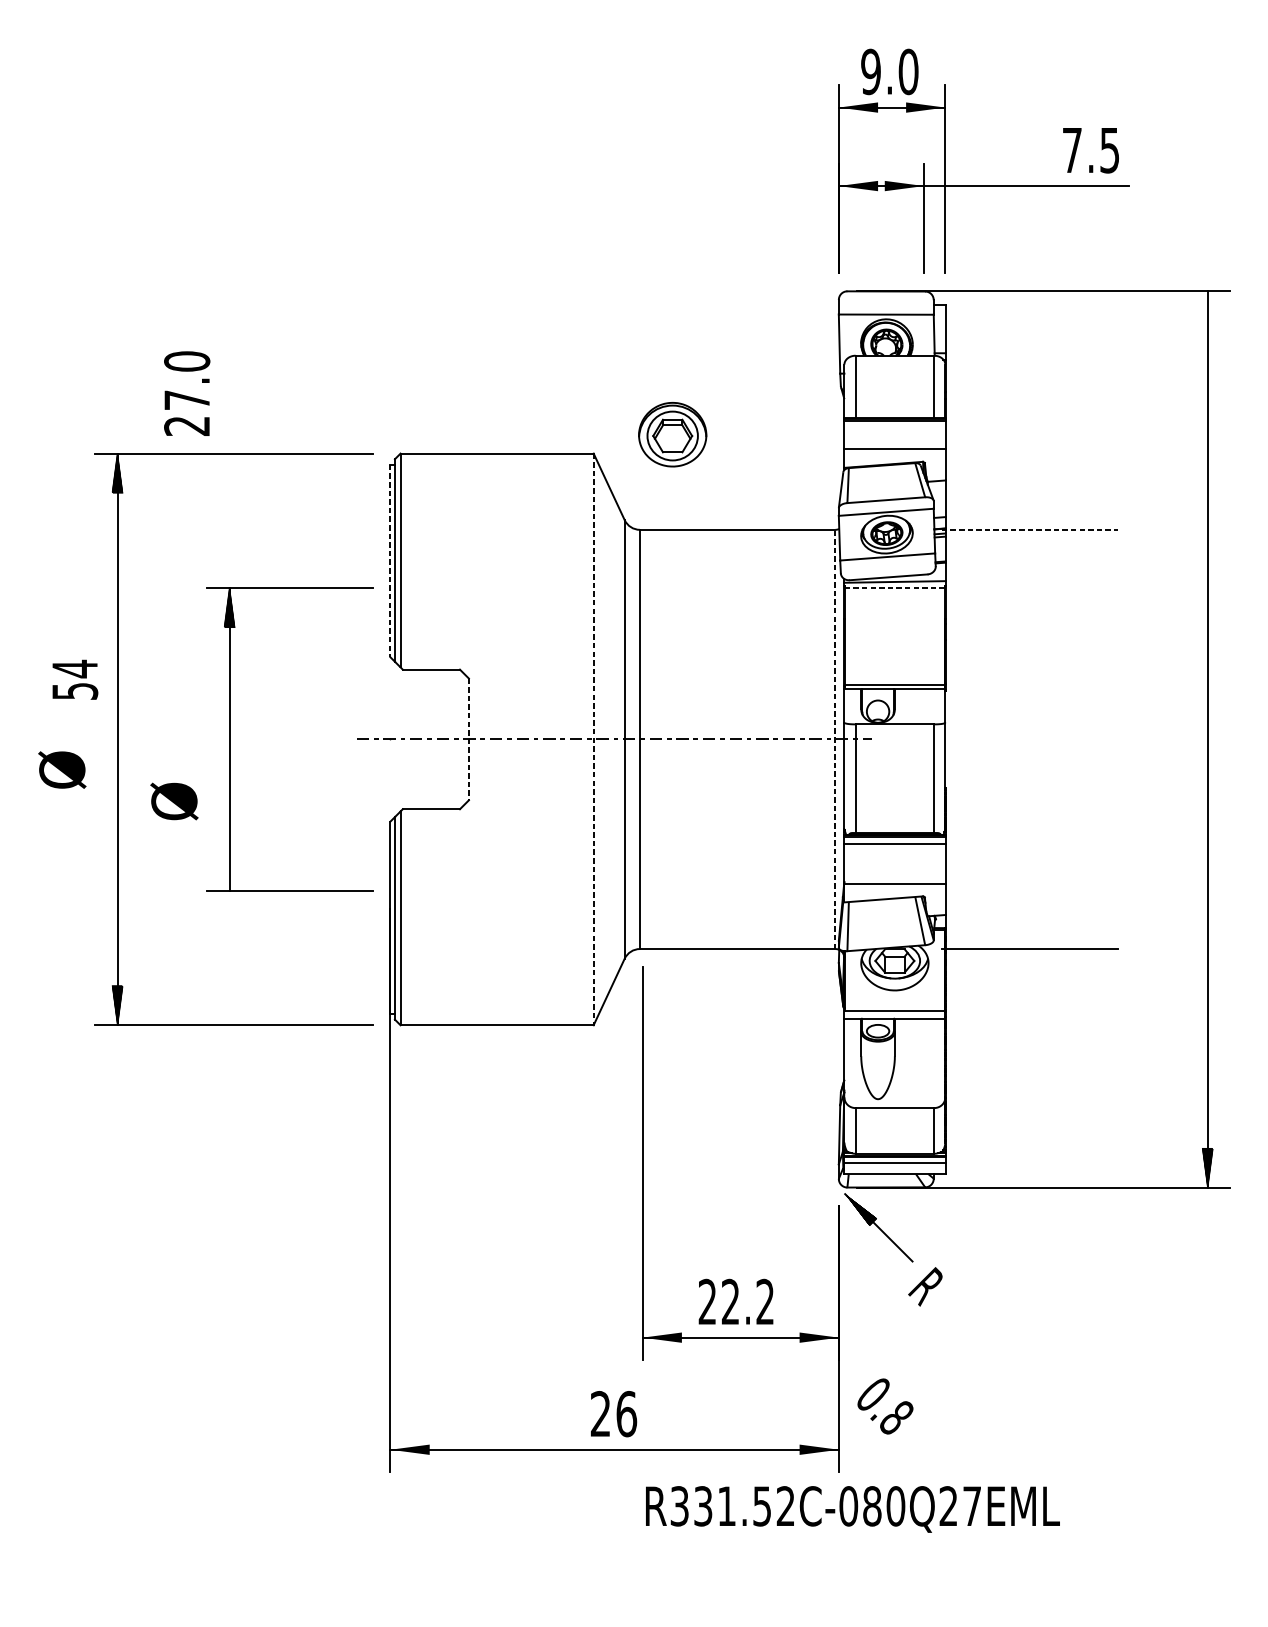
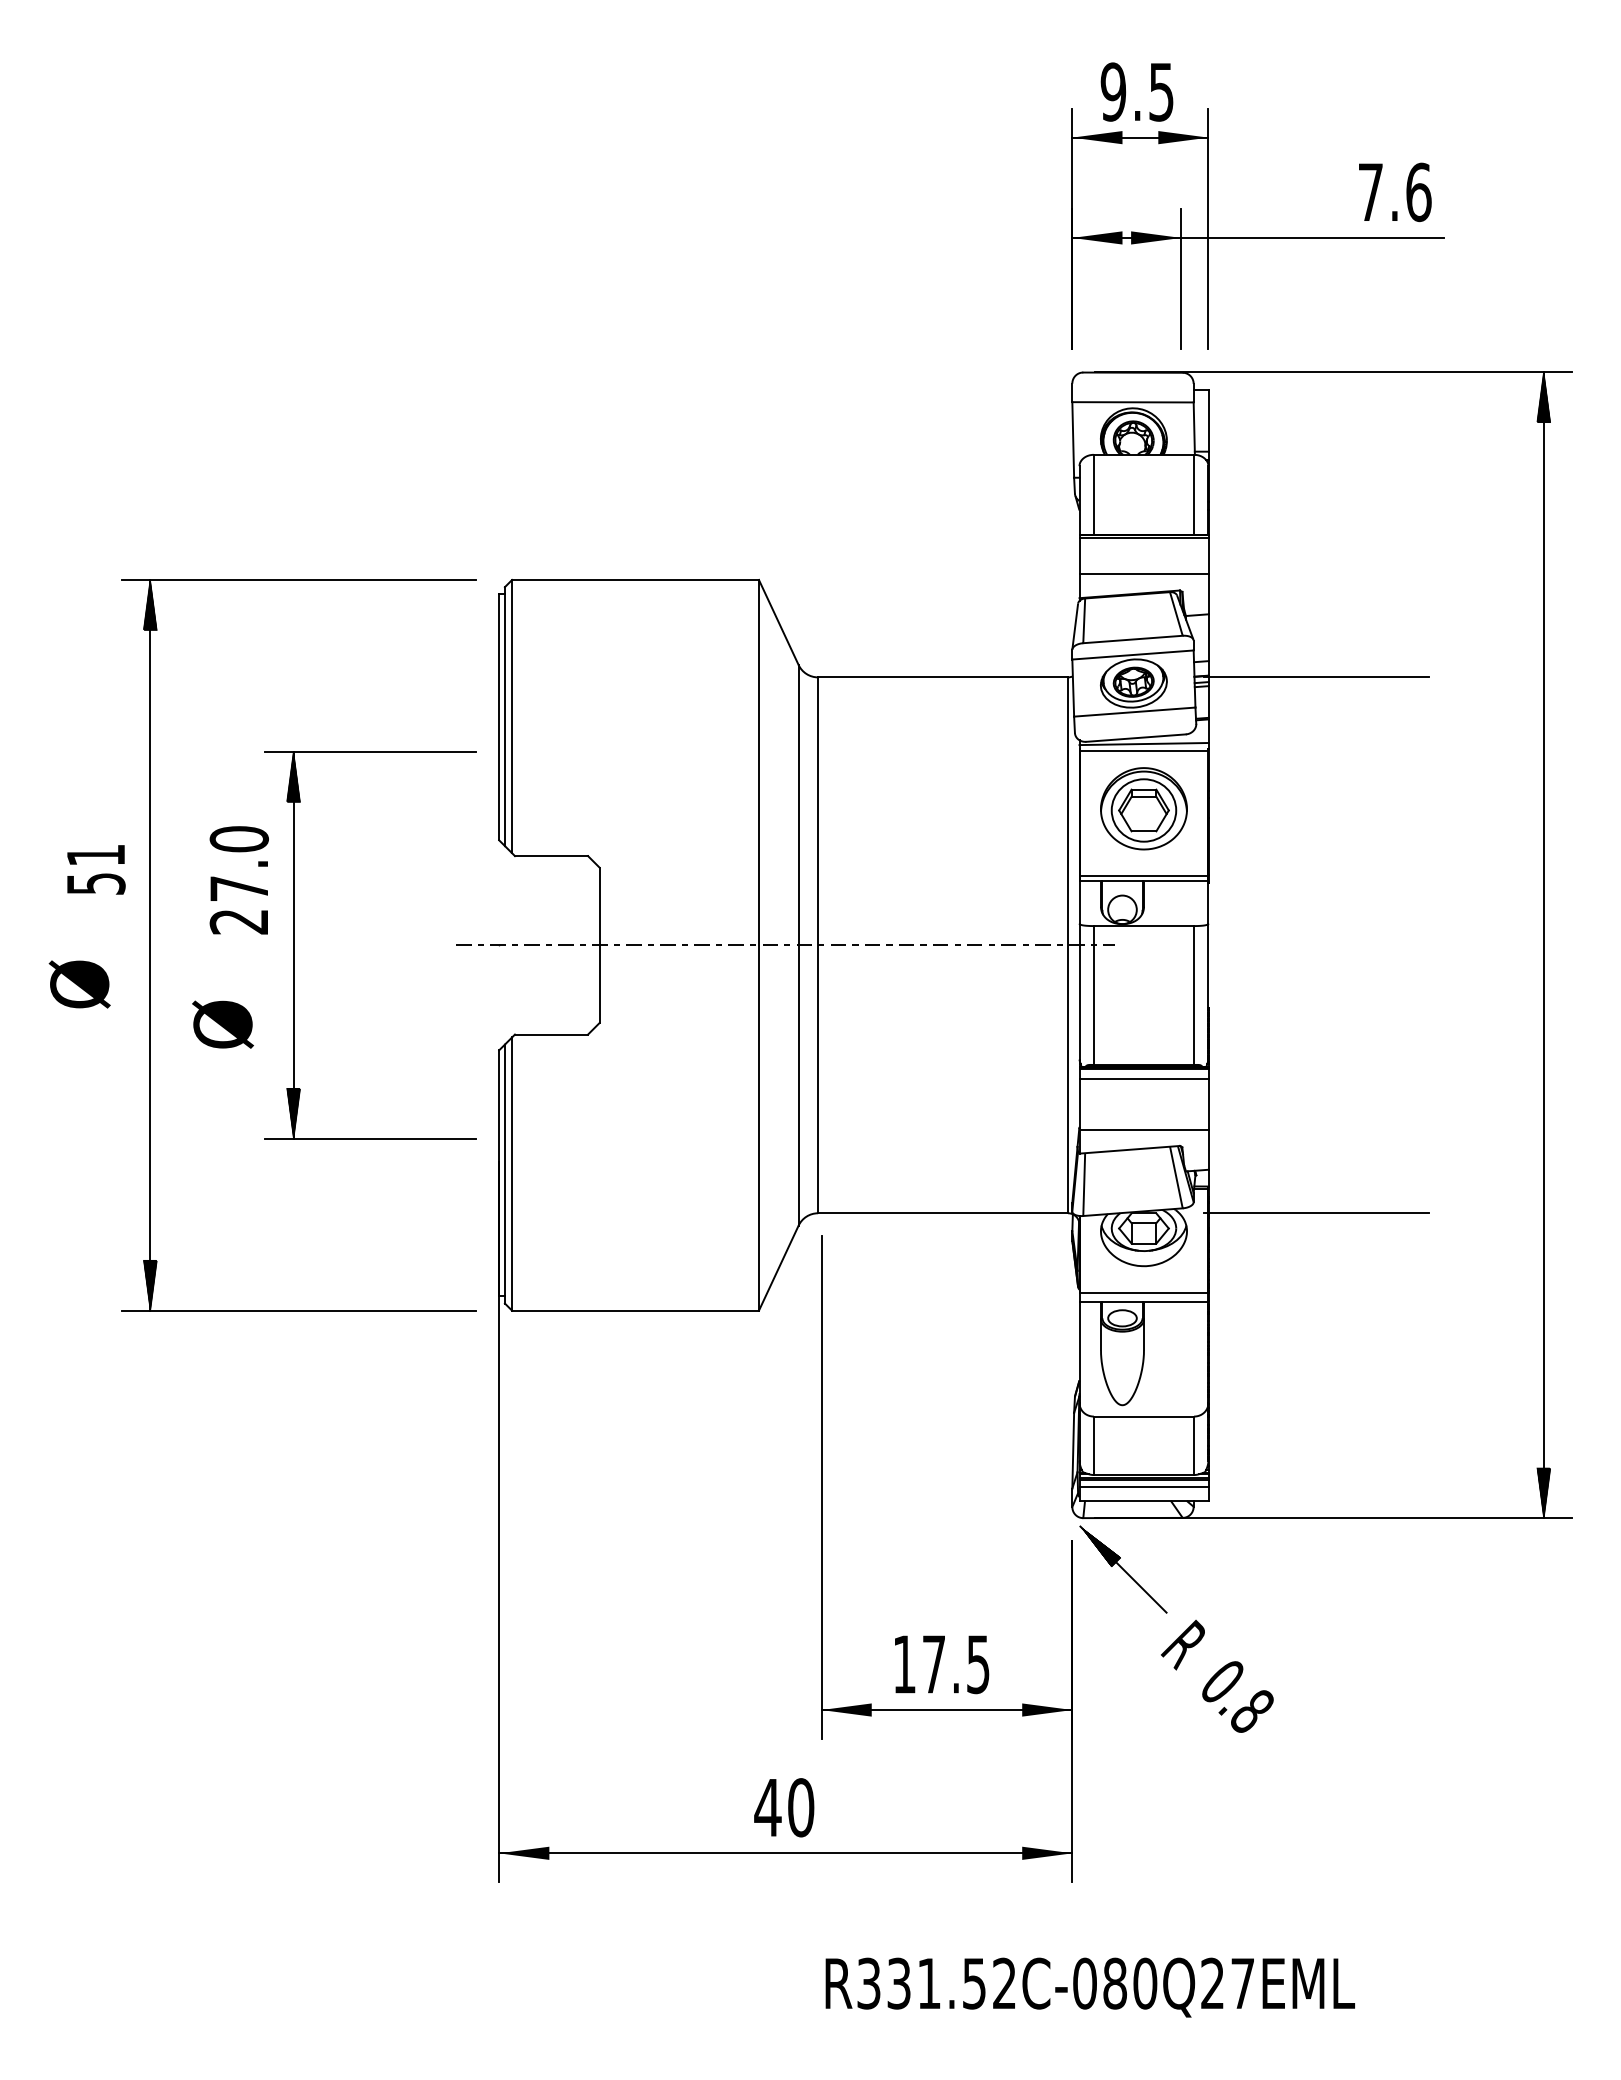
text: (908, 71) -> (1161, 91), 9.0 -> 9.5
text: (1109, 150) -> (1418, 192), 7.5 -> 7.6
hatch: (1207, 310) -> (1543, 397), added
text: (186, 393) -> (238, 880), moved
part: (672, 434) -> (1143, 808), moved
line: (1029, 529) -> (1316, 677), dashed -> solid
line: (390, 561) -> (499, 717), dashed -> solid
line: (895, 587) -> (1144, 751), dashed -> solid
text: (74, 669) -> (95, 855), 54 -> 51
line: (468, 739) -> (599, 945), dashed -> solid
line: (593, 739) -> (758, 945), dashed -> solid
line: (835, 739) -> (1068, 945), dashed -> solid
hatch: (229, 870) -> (293, 1113), added
text: (736, 1302) -> (941, 1664), 22.2 -> 17.5
text: (885, 1406) -> (1237, 1696), moved
text: (613, 1413) -> (784, 1807), 26 -> 40
text: (852, 1509) -> (1089, 1987), moved

